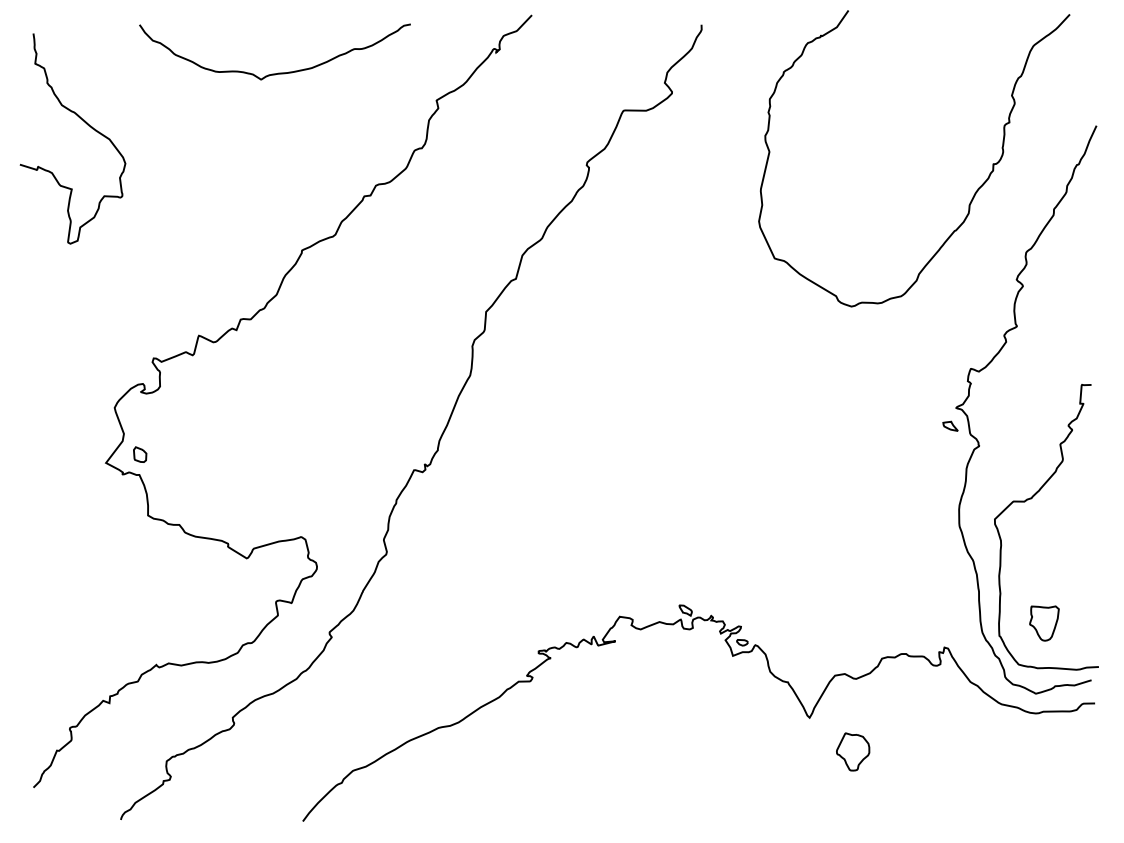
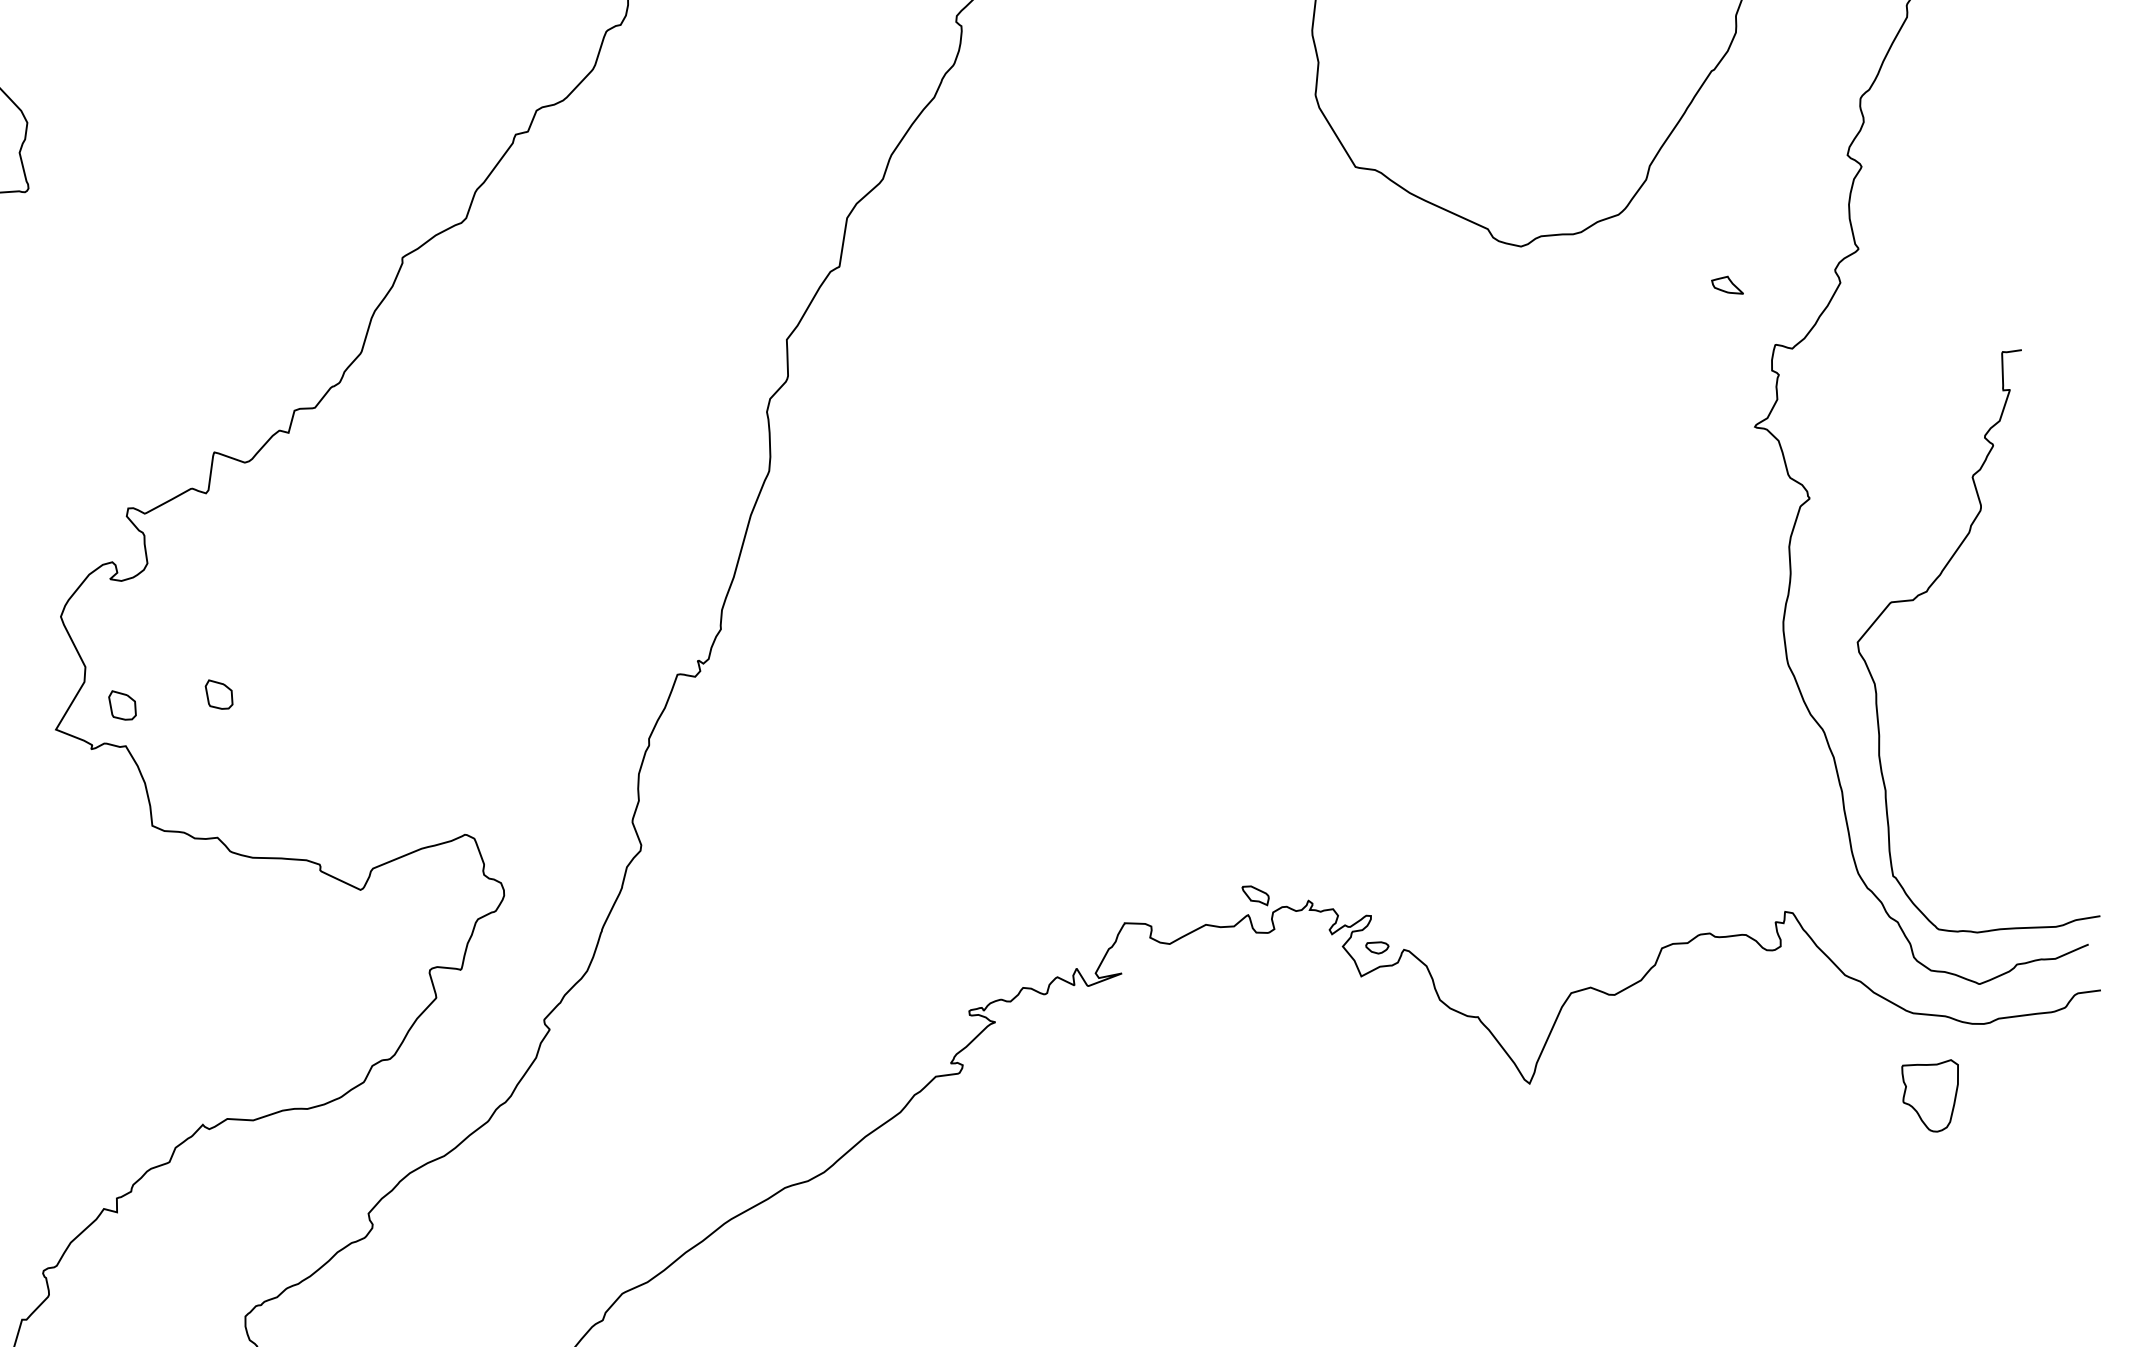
part: (950, 425) -> (1727, 284), moved
part: (188, 454) -> (219, 693), added
part: (1044, 623) -> (1932, 1097), moved
part: (853, 751) -> (1625, 1141), removed

